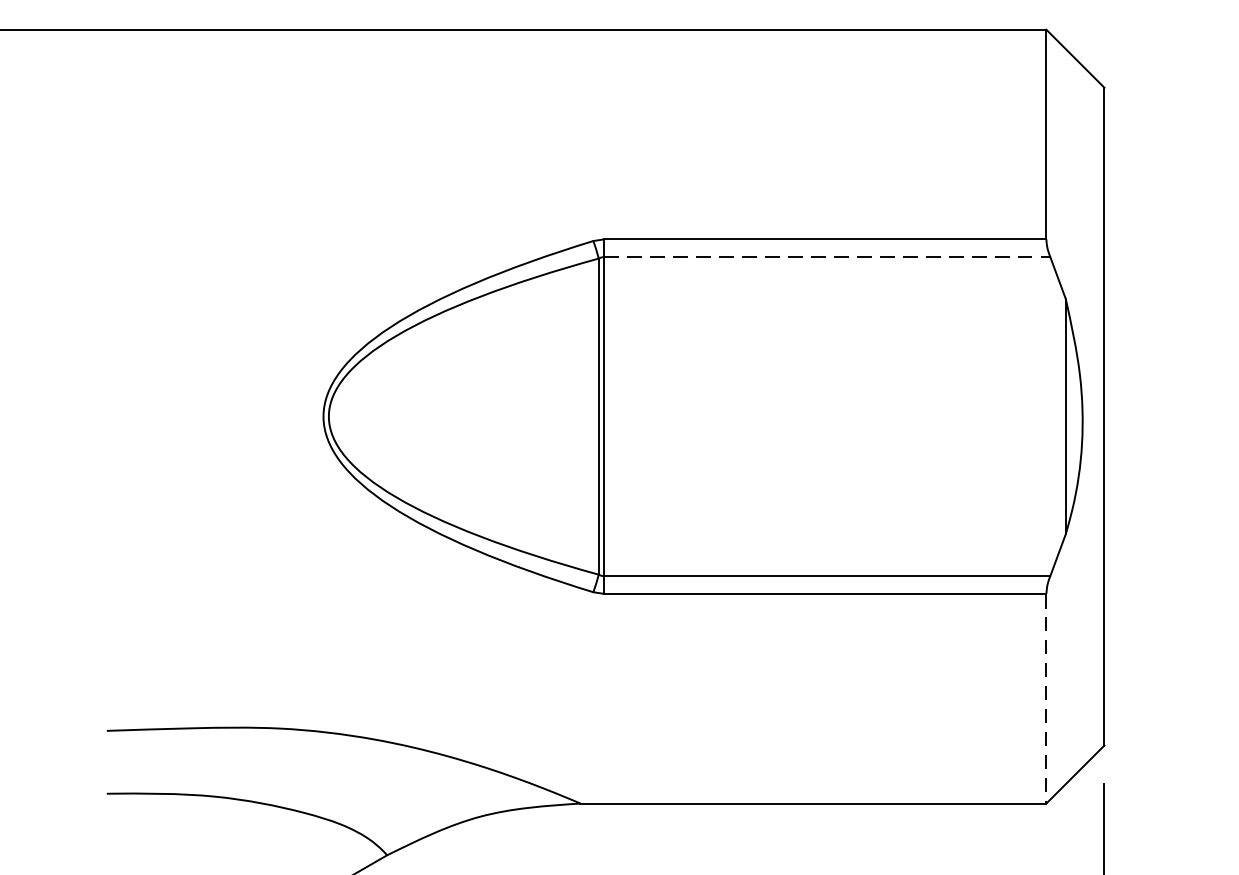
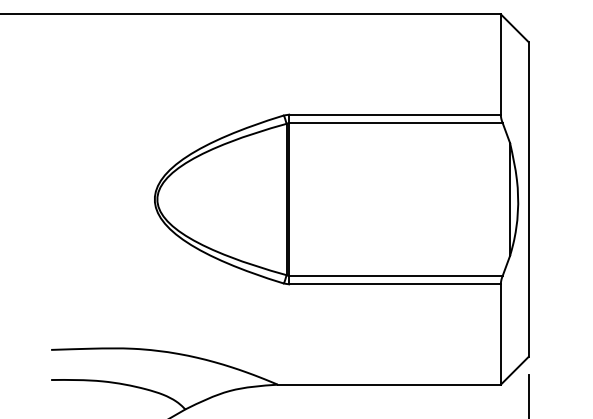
line: (826, 257) -> (395, 123), dashed -> solid
line: (1045, 700) -> (500, 335), dashed -> solid

